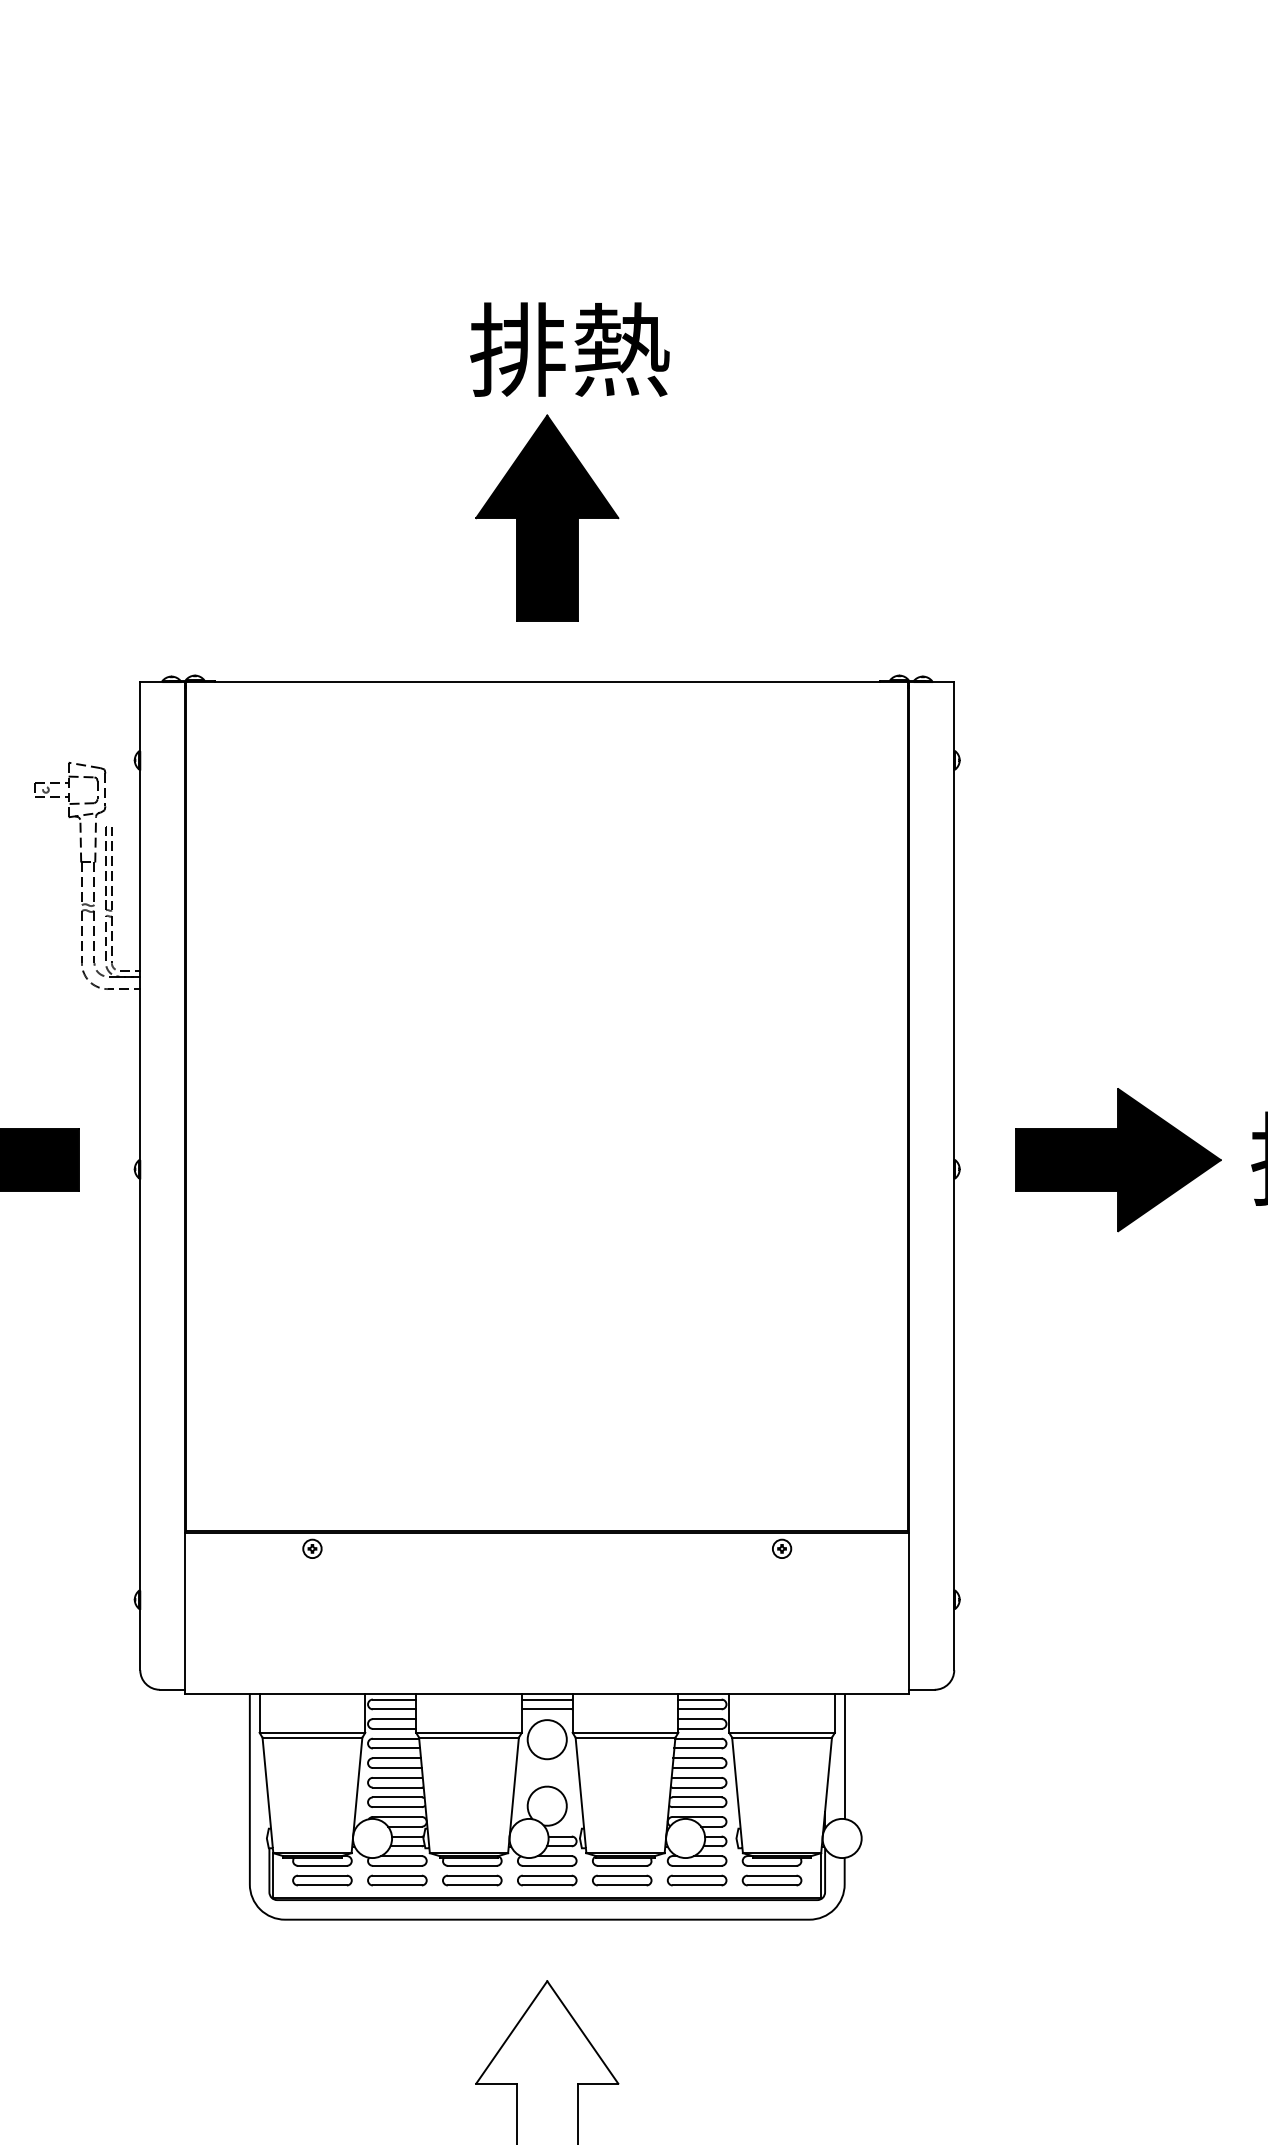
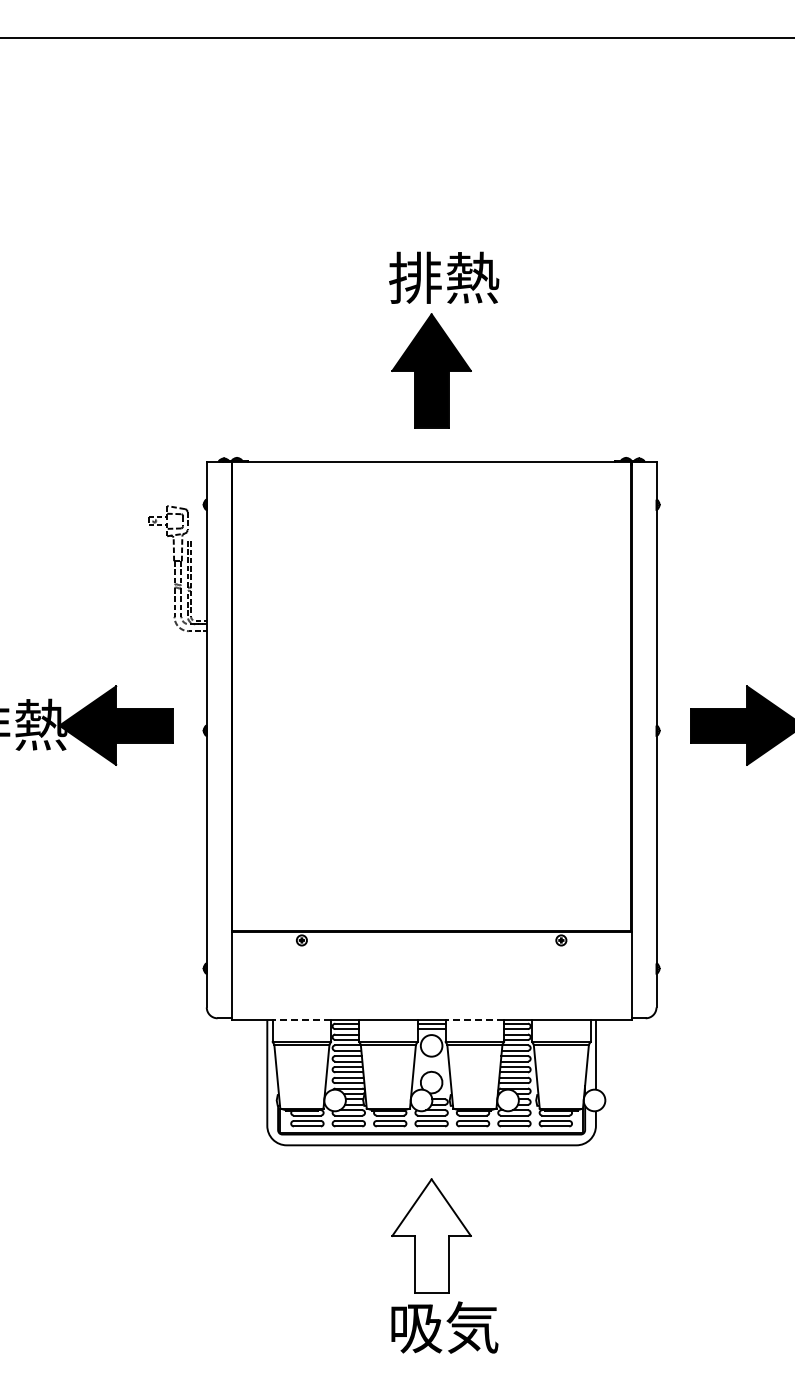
line: (311, 1693) -> (301, 1020), solid -> dashed
line: (624, 1693) -> (474, 1020), solid -> dashed

